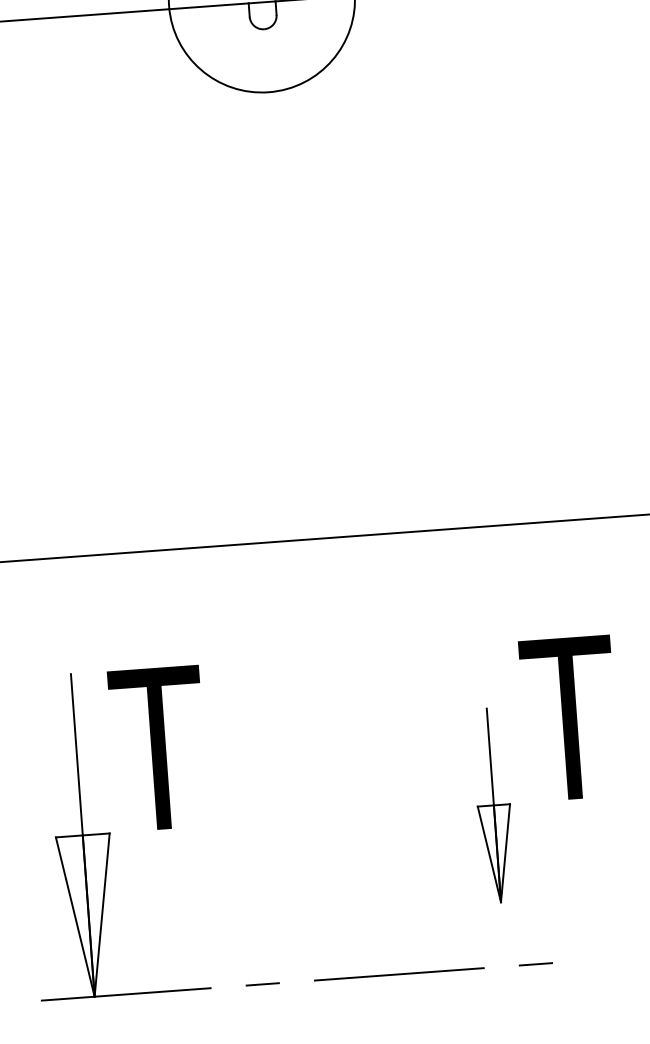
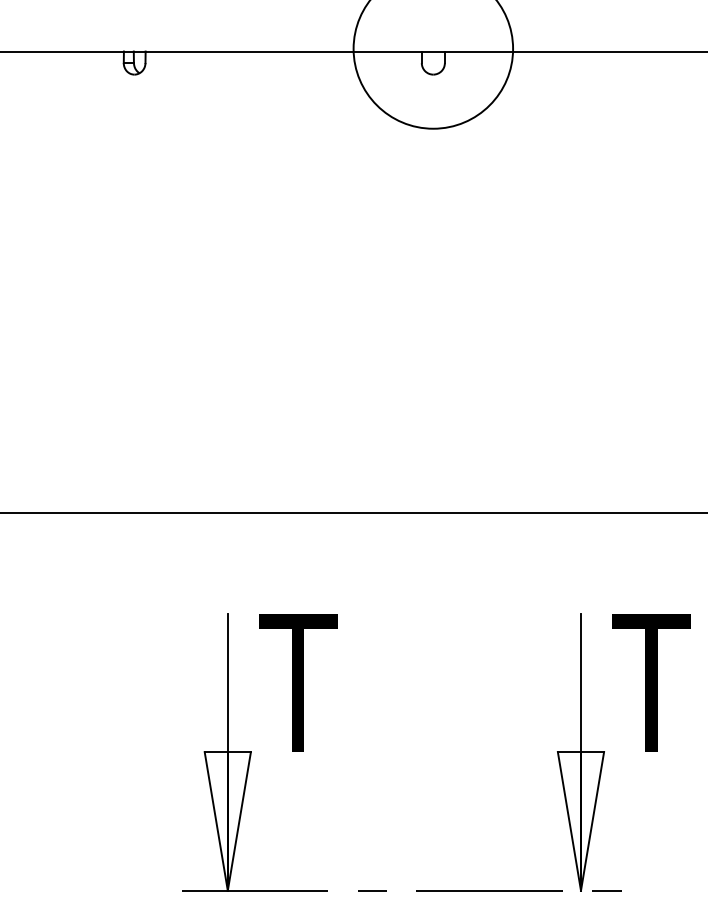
part: (493, 805) -> (580, 752), size x1.67

